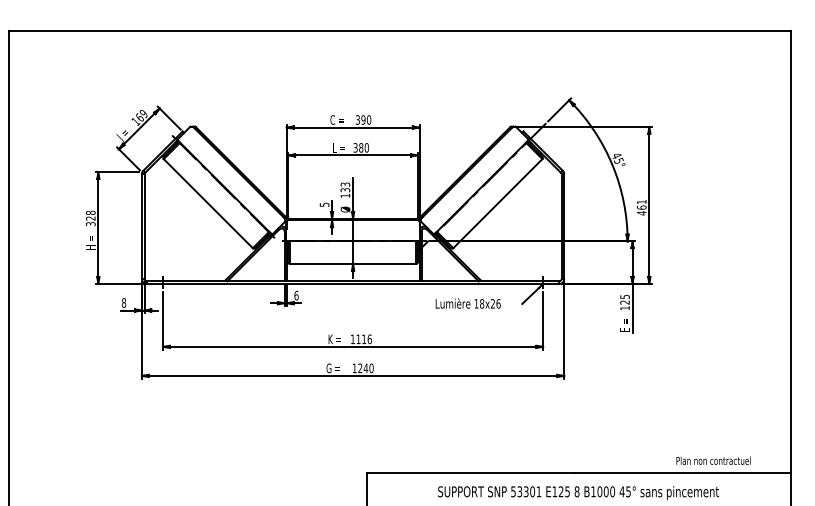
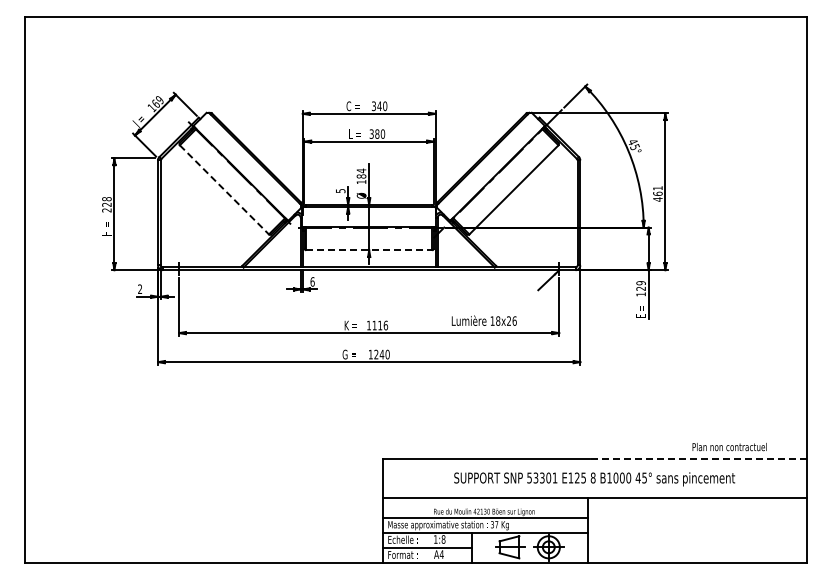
text: (363, 120) -> (379, 106), 390 -> 340
text: (345, 187) -> (361, 173), 133 -> 184
line: (208, 204) -> (224, 190), solid -> dashed
text: (90, 224) -> (106, 210), 328 -> 228
line: (353, 264) -> (369, 250), solid -> dashed
text: (624, 297) -> (640, 283), 125 -> 129
text: (124, 303) -> (140, 289), 8 -> 2
text: (467, 303) -> (483, 320), moved
line: (682, 473) -> (698, 459), solid -> dashed

